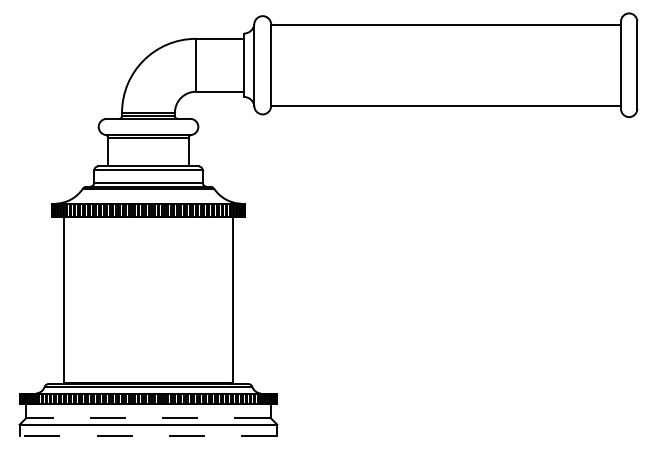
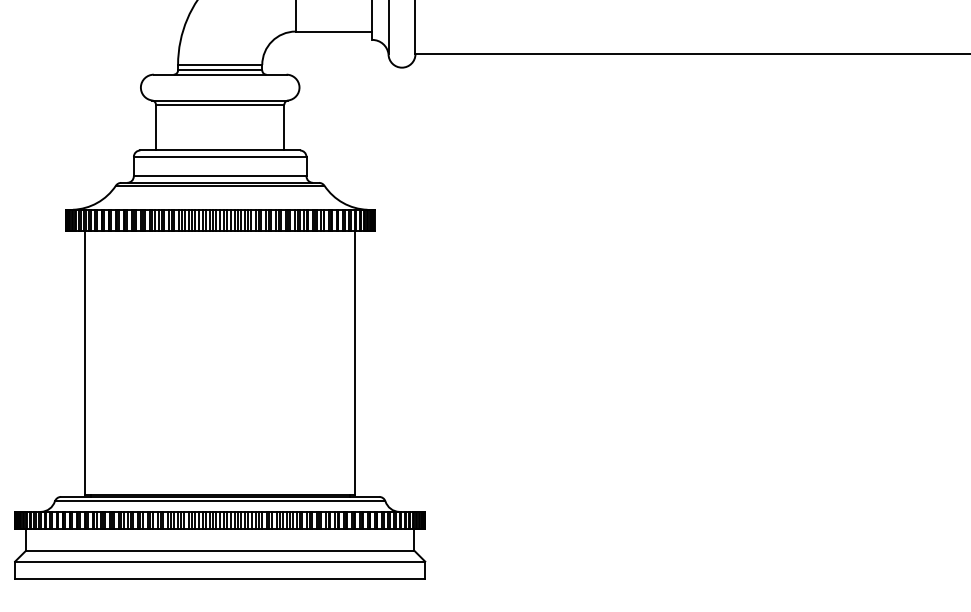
line: (148, 417) -> (220, 550), dashed -> solid
line: (148, 435) -> (220, 578), dashed -> solid

